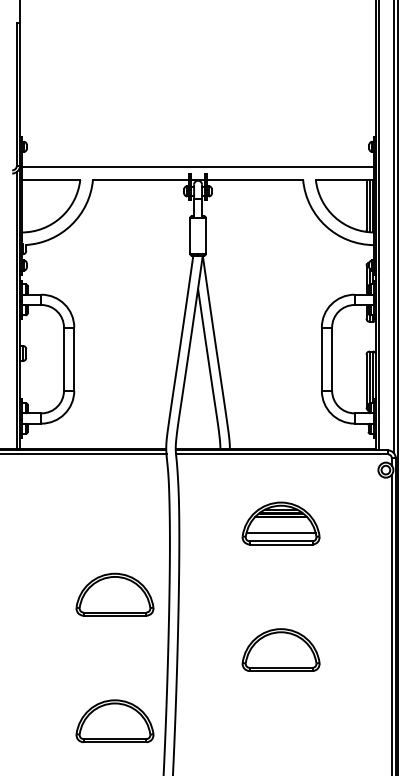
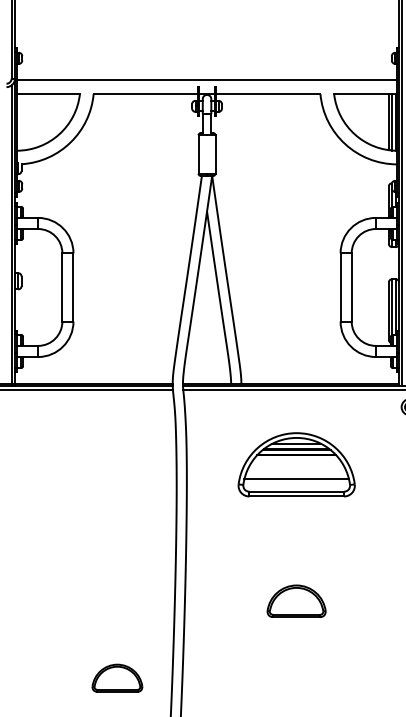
part: (280, 523) -> (295, 464), size x1.4
part: (114, 594) -> (116, 541), removed
part: (280, 649) -> (295, 600), size x0.7
part: (114, 721) -> (116, 678), size x0.6

